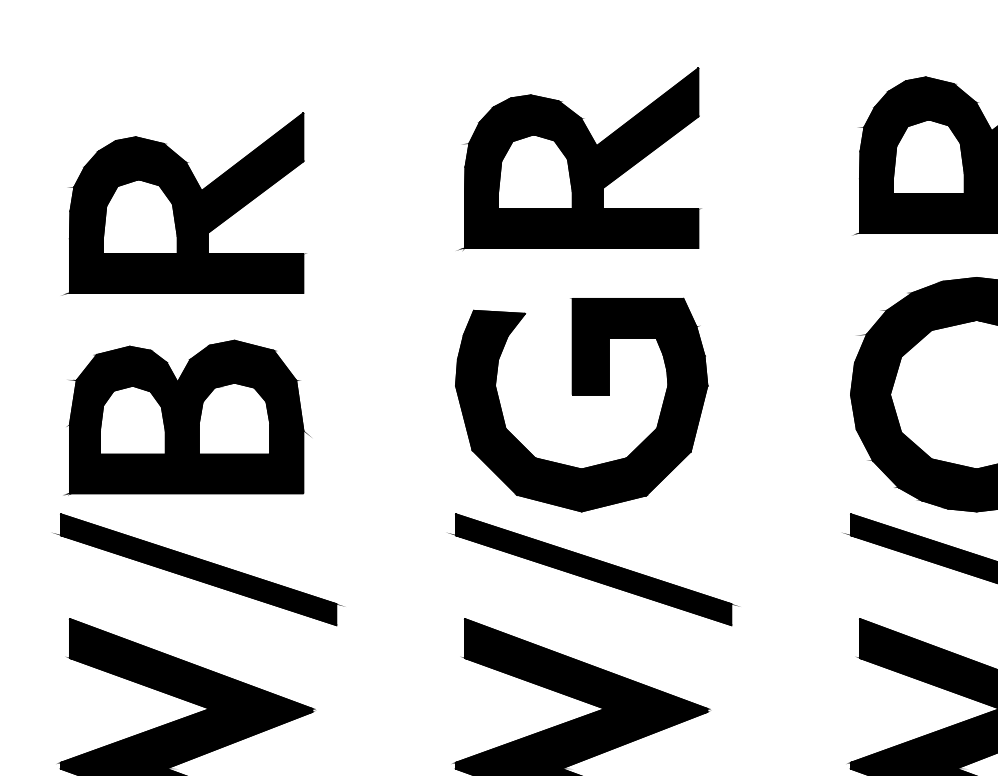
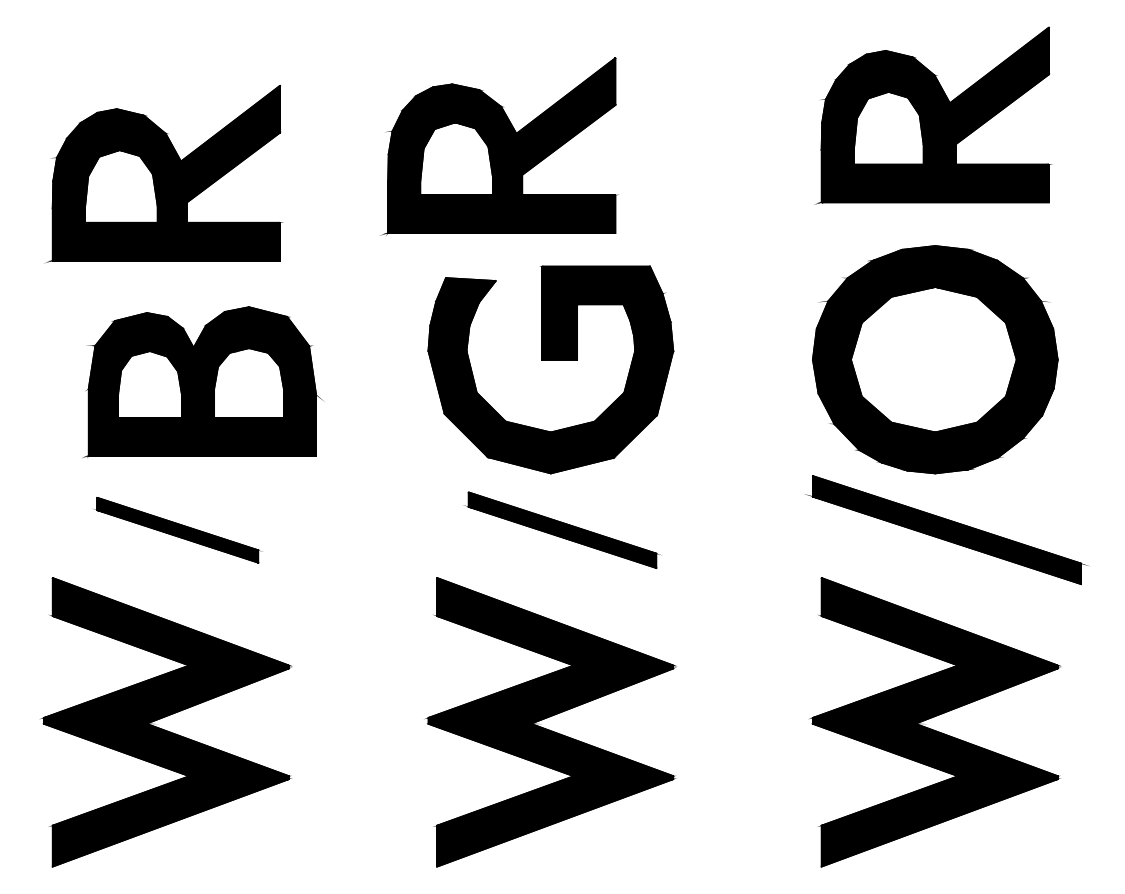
part: (579, 159) -> (499, 146), moved
part: (187, 417) -> (203, 381), moved
part: (198, 570) -> (177, 530), size x0.6
part: (593, 570) -> (562, 530), size x0.7

